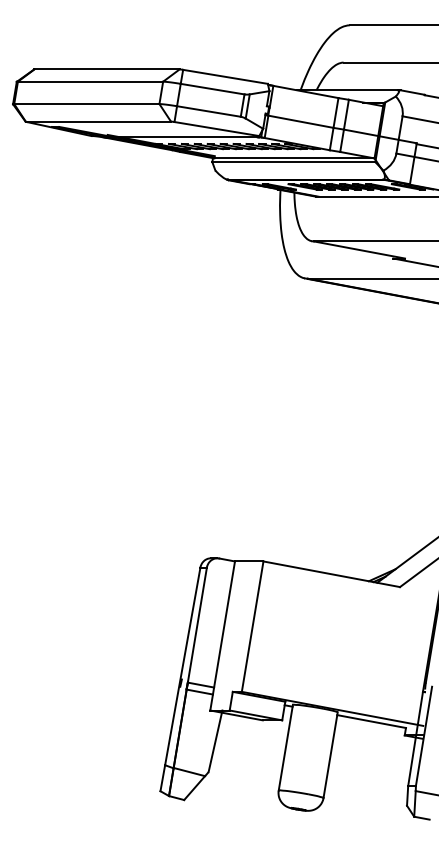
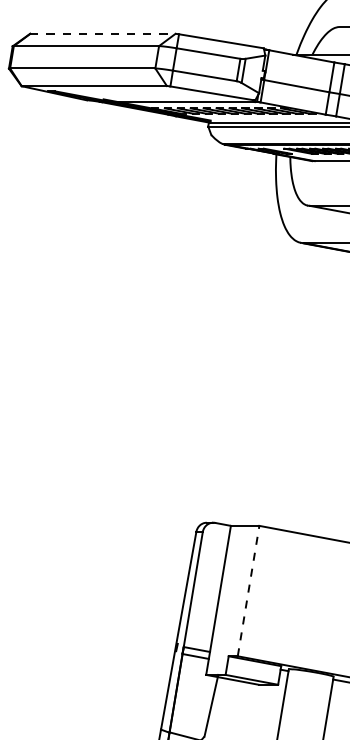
line: (107, 69) -> (103, 33), solid -> dashed
line: (252, 626) -> (248, 590), solid -> dashed

